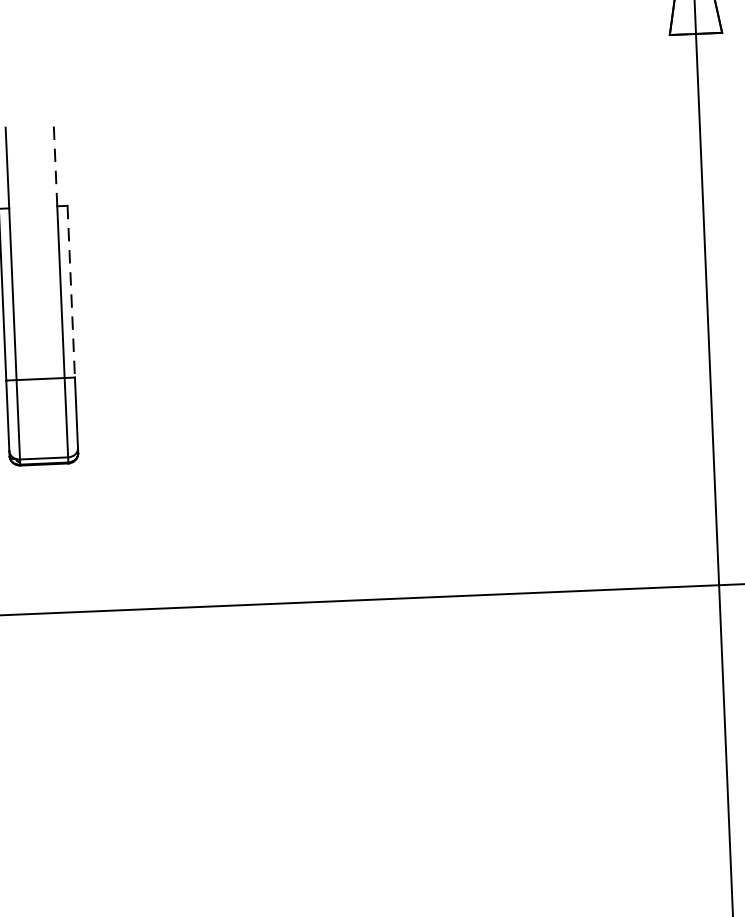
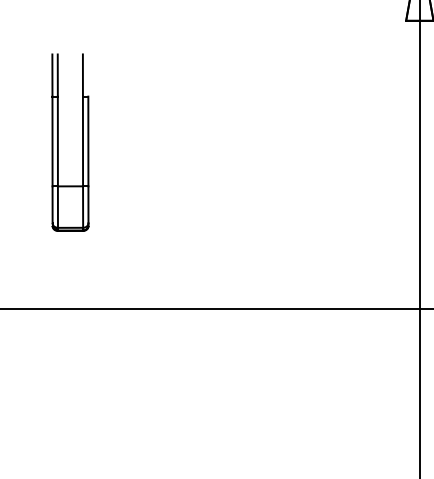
line: (54, 165) -> (82, 75), dashed -> solid
line: (71, 291) -> (88, 141), dashed -> solid

